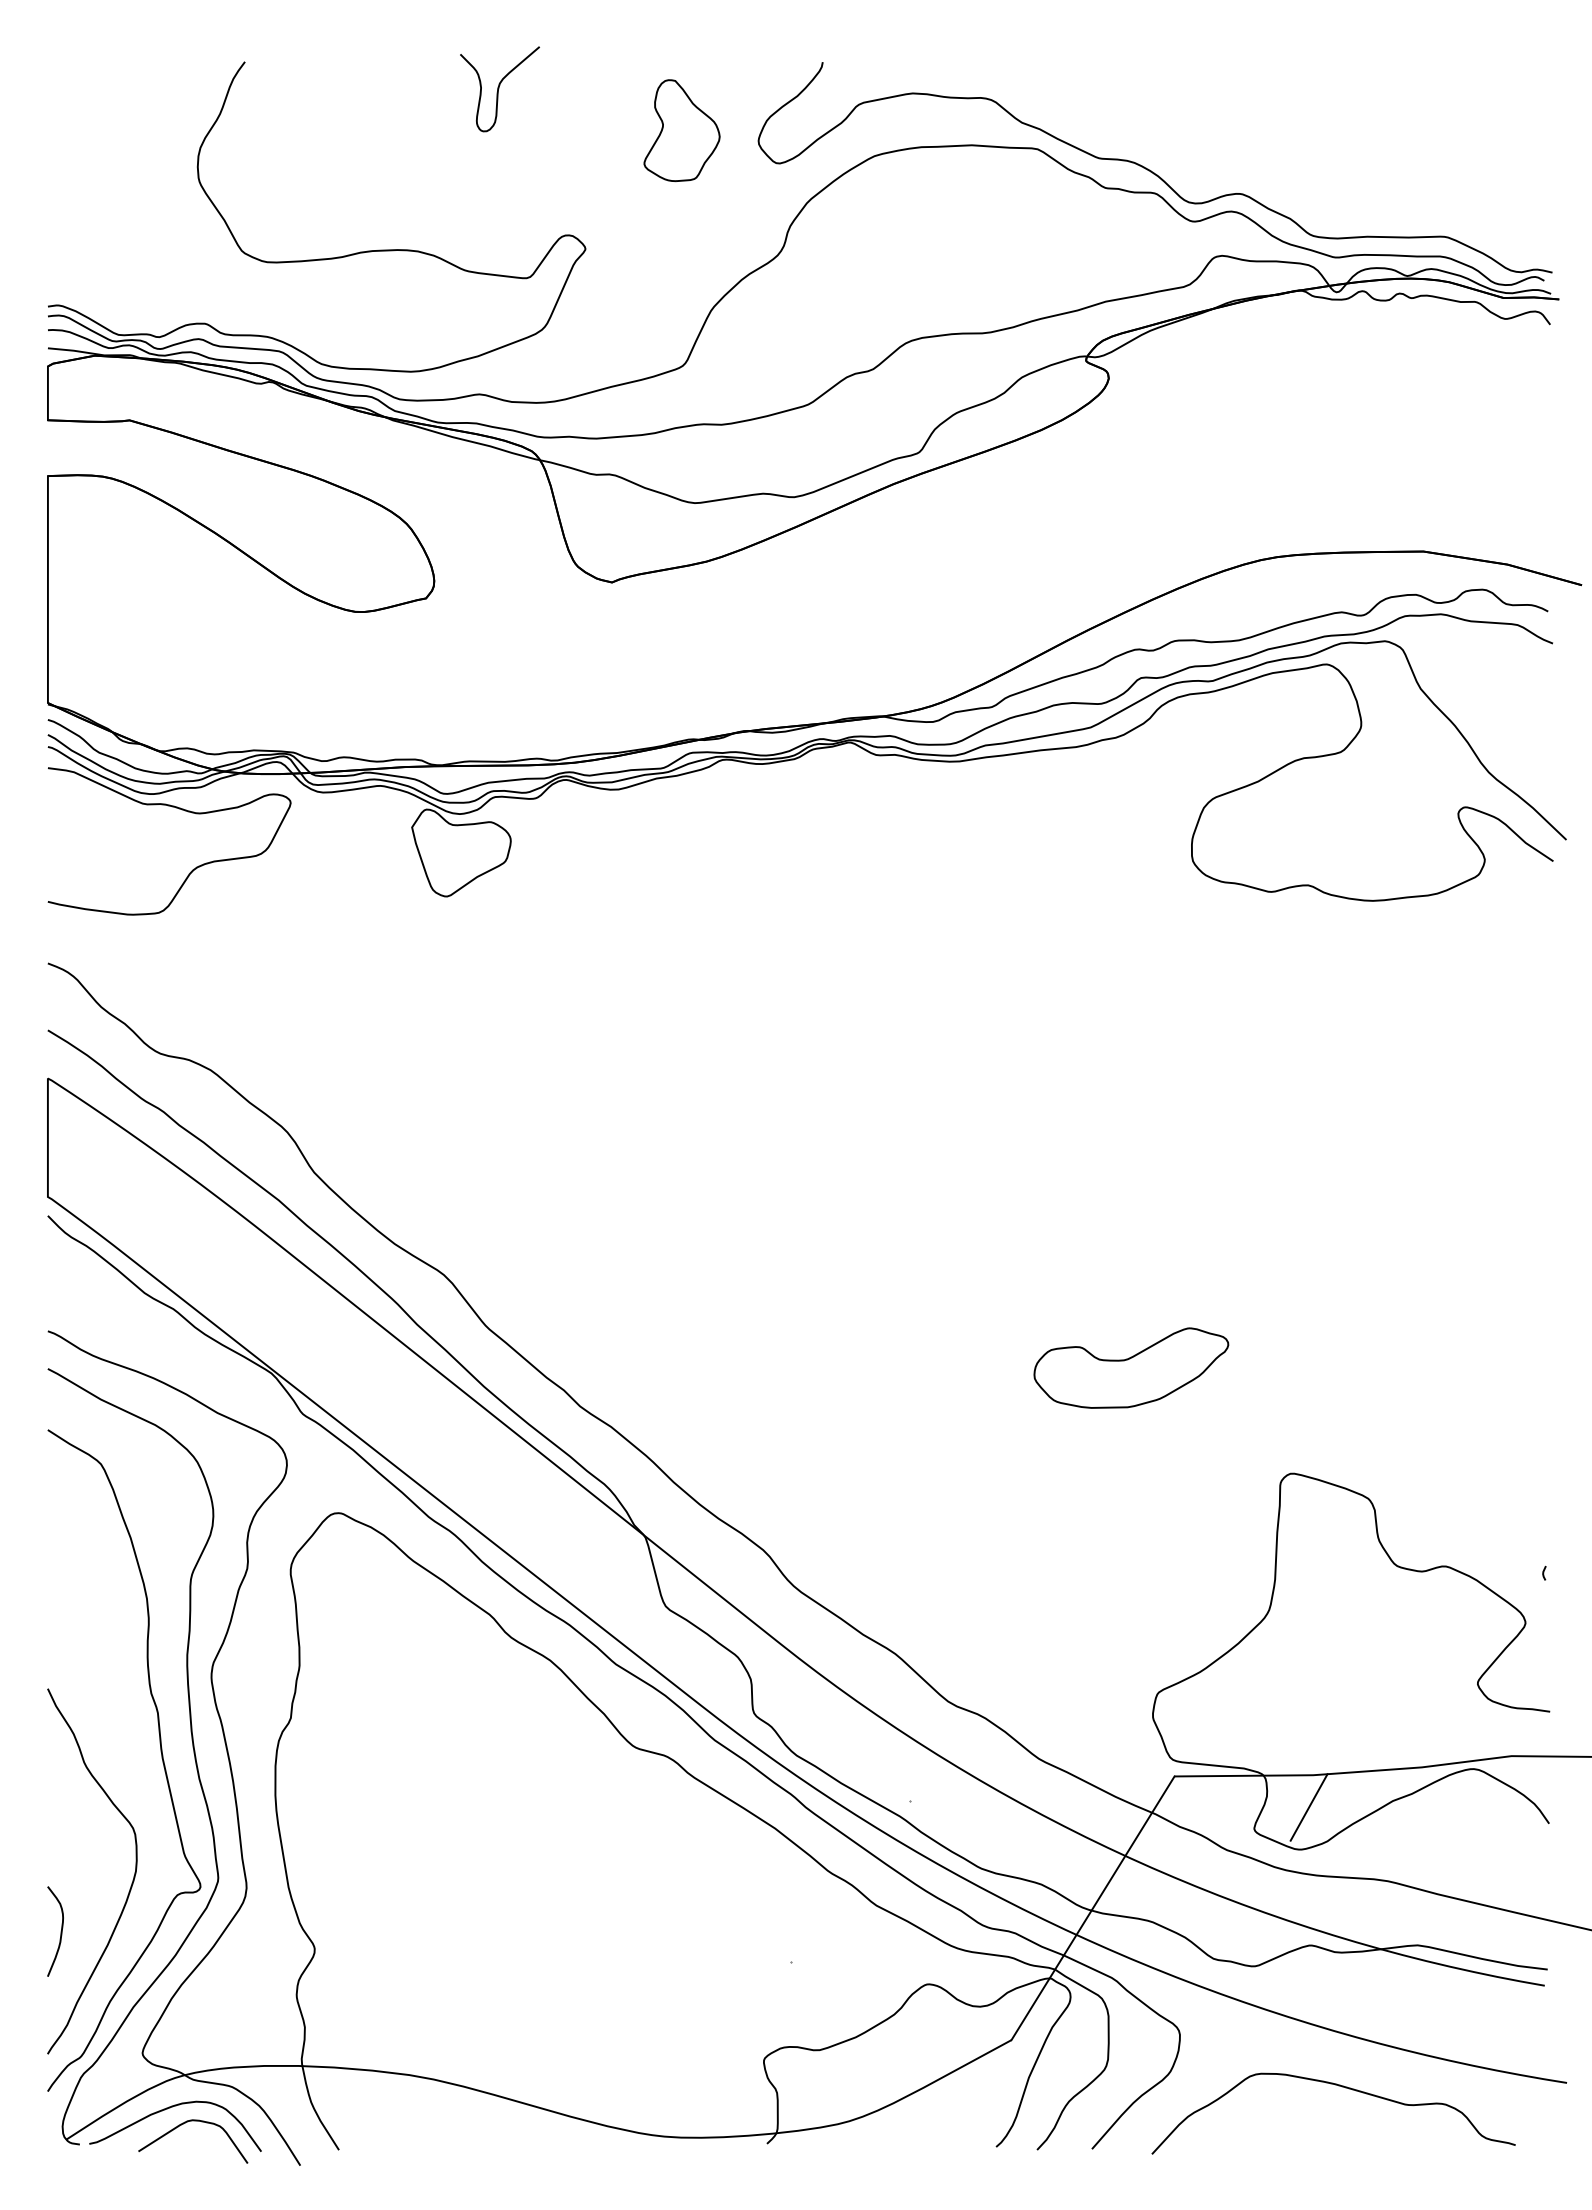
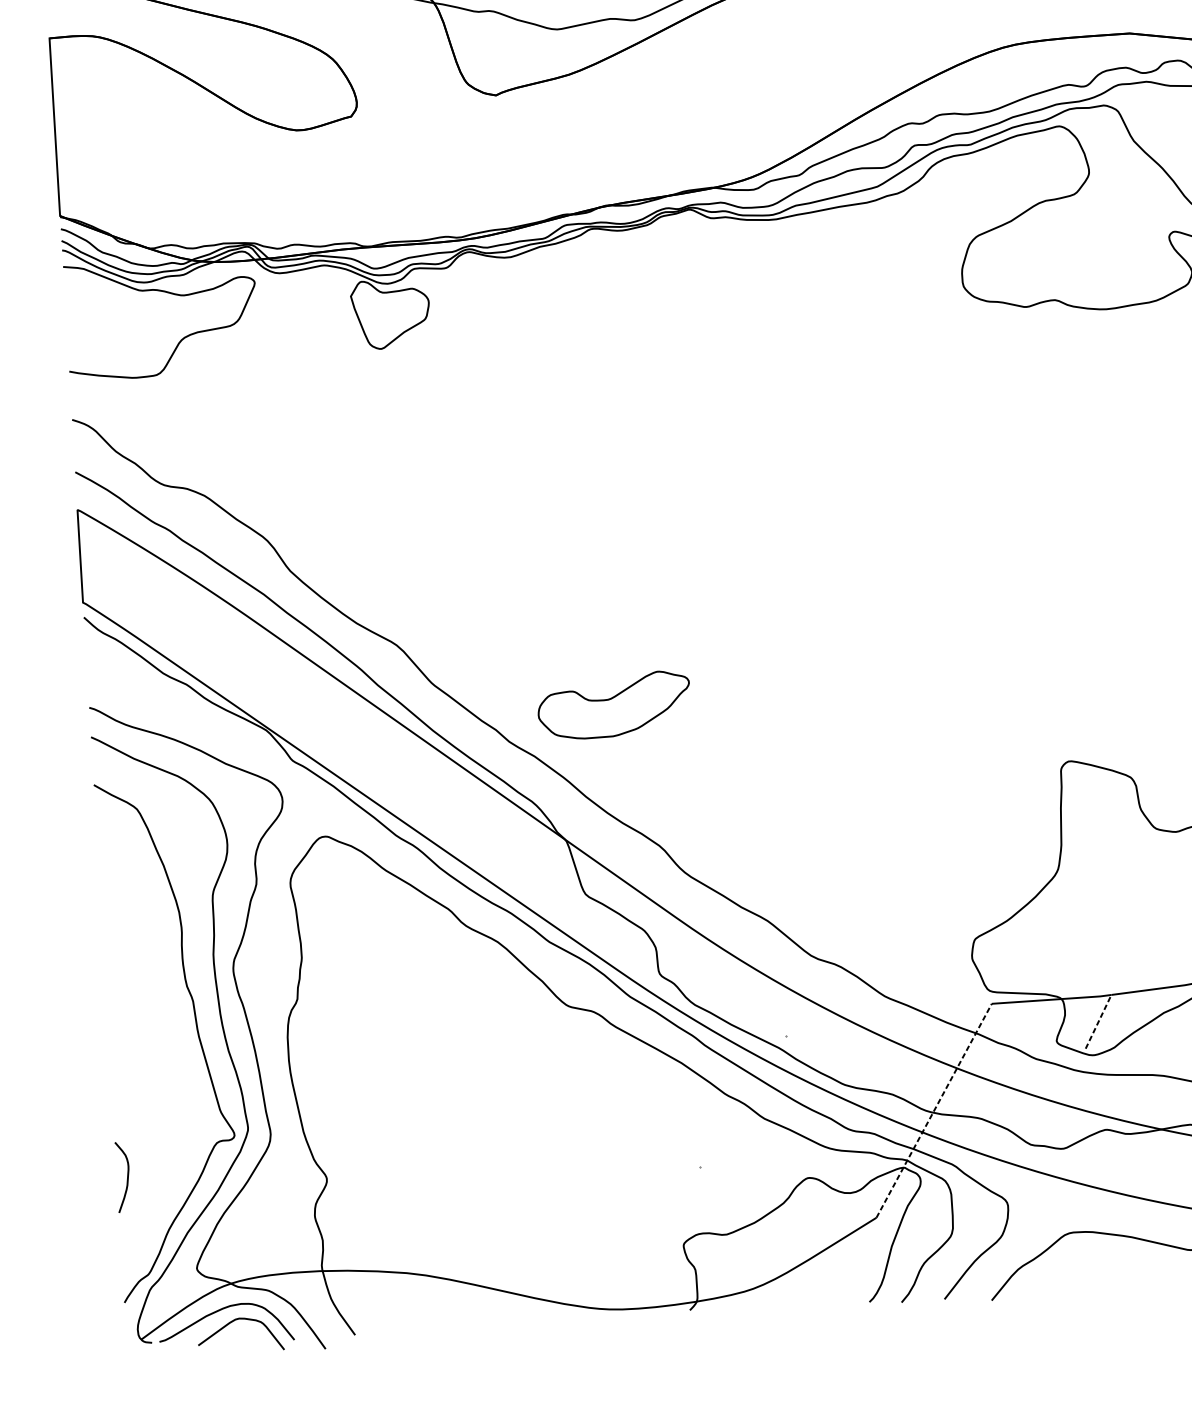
part: (1131, 1367) -> (614, 705), moved
line: (1309, 1807) -> (1098, 1021), solid -> dashed
curve: (132, 1879) -> (180, 1132), removed
line: (1093, 1907) -> (934, 1110), solid -> dashed

